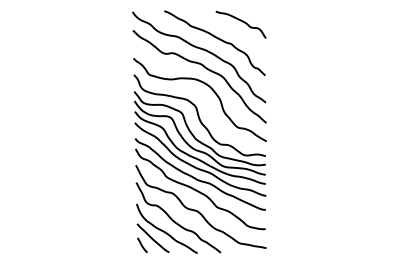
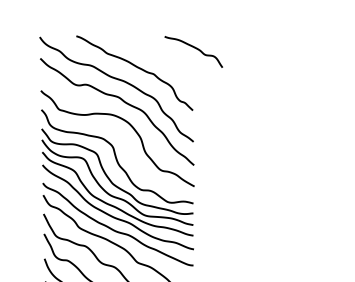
curve: (242, 22) -> (195, 49), moved

